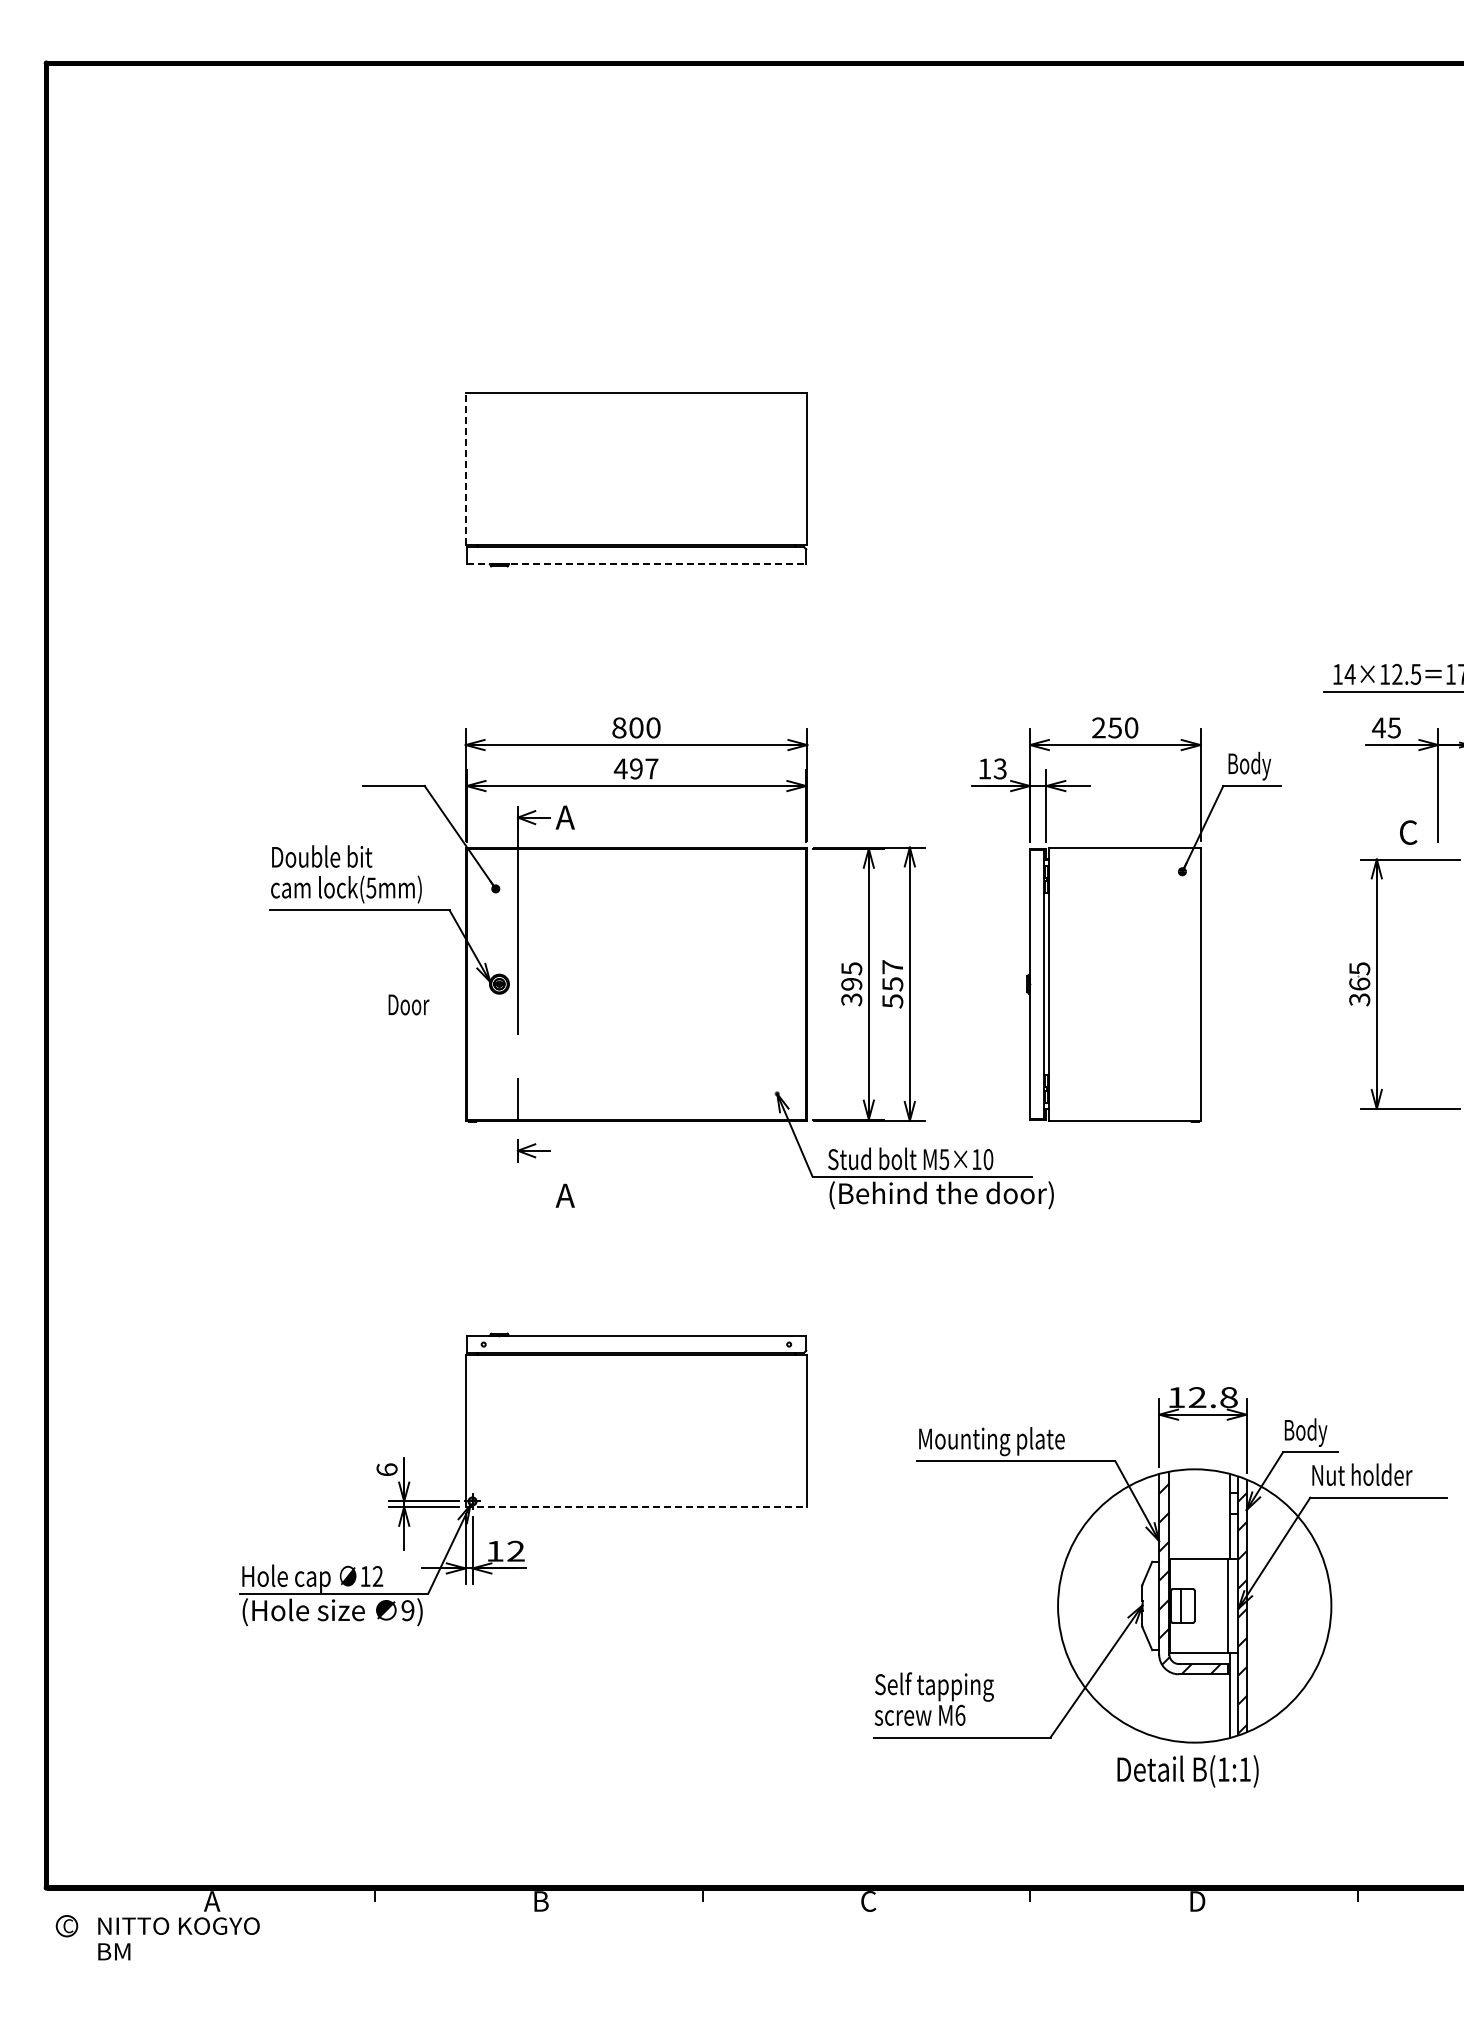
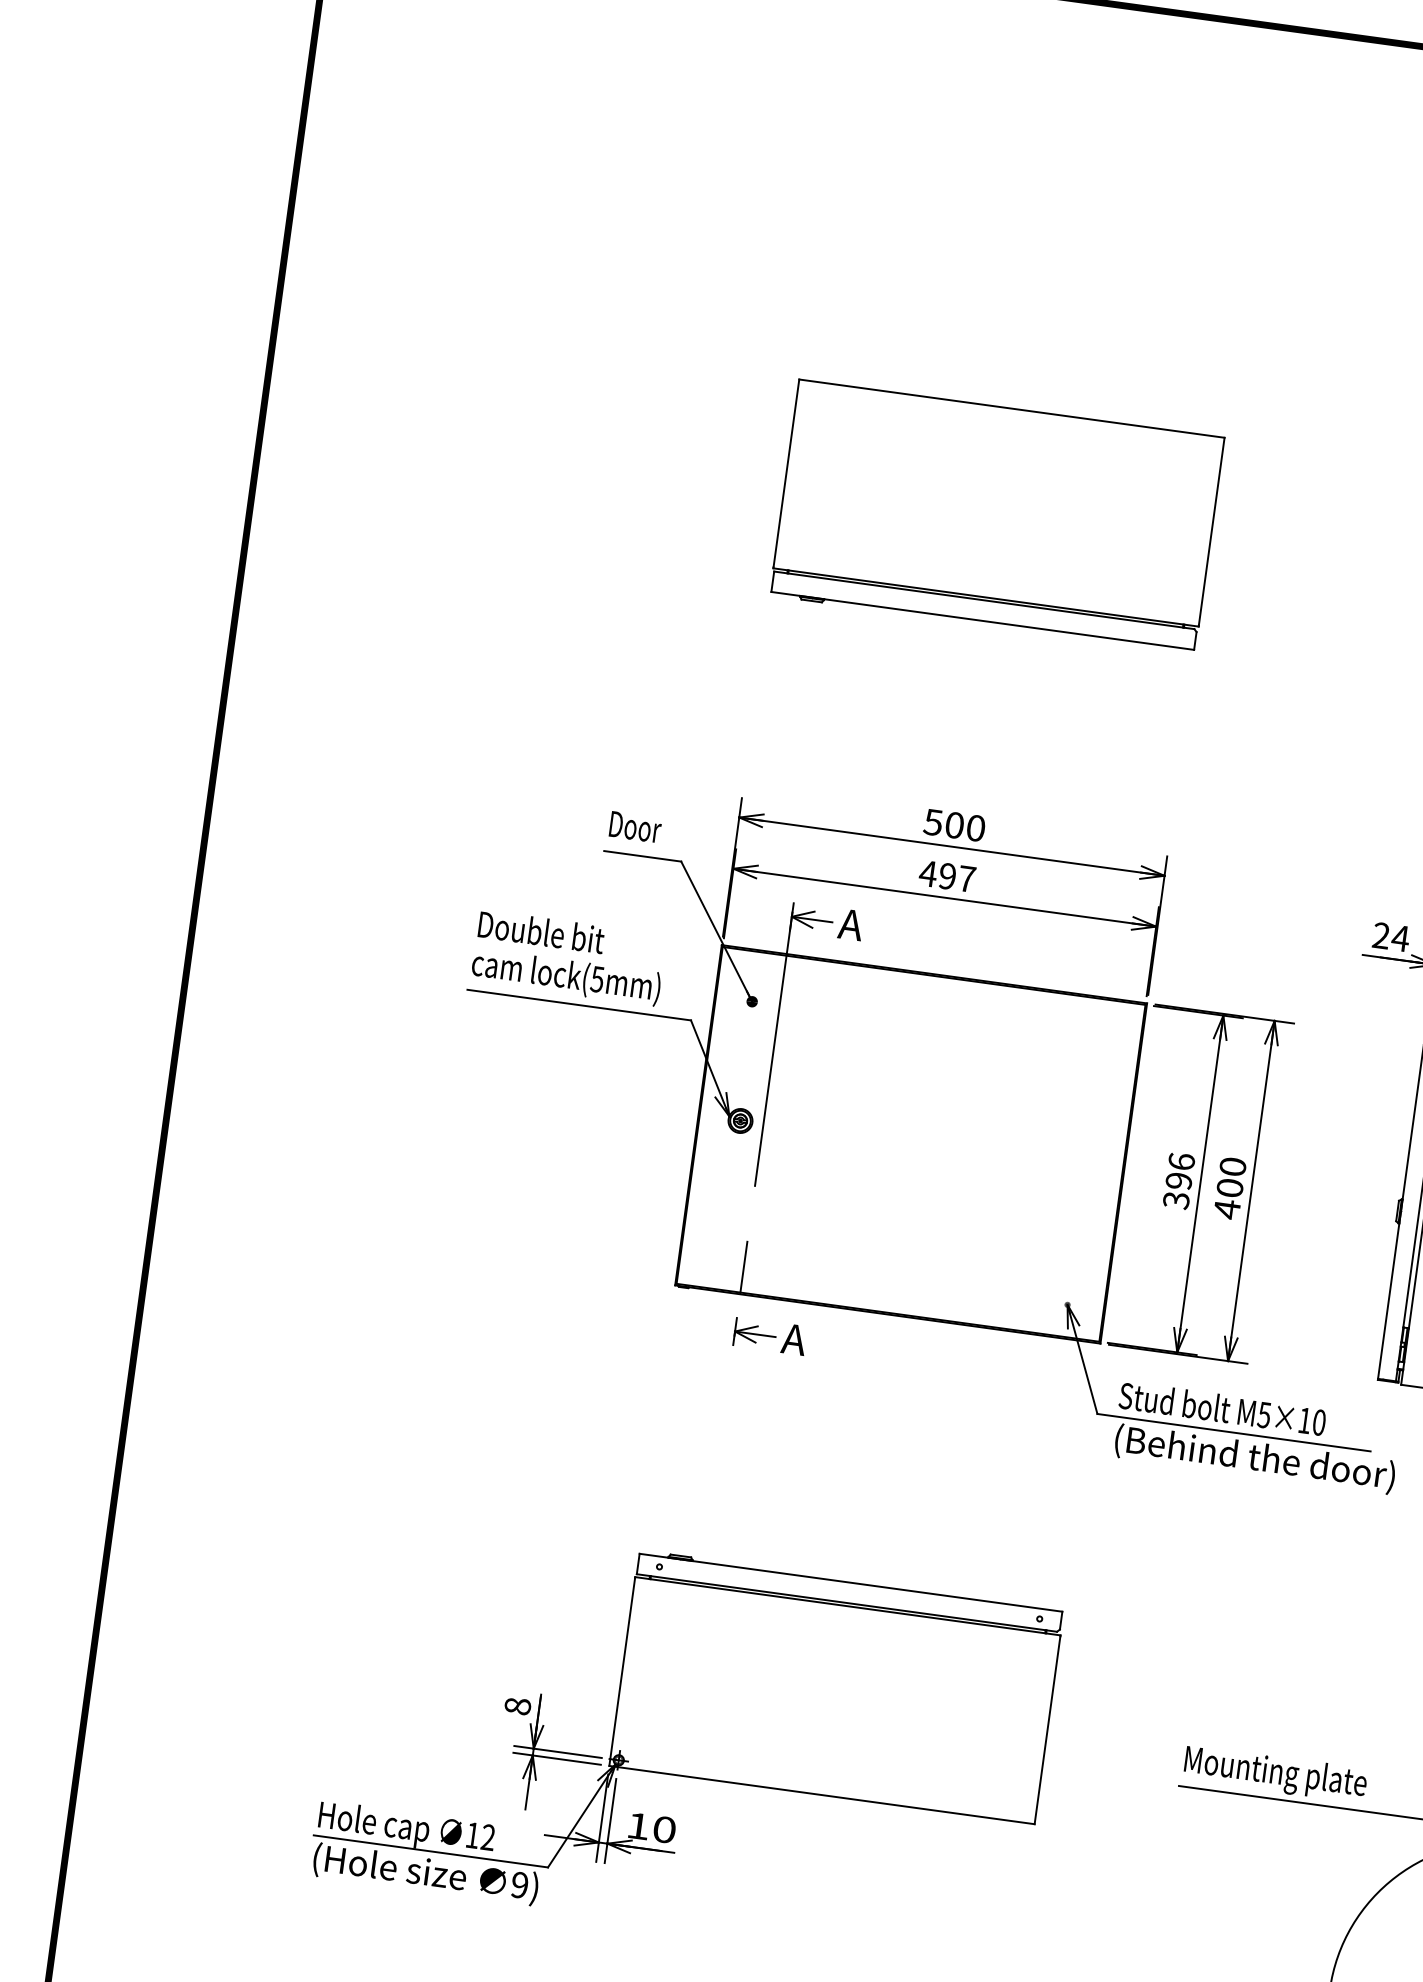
line: (465, 468) -> (786, 473), dashed -> solid
line: (636, 563) -> (982, 620), dashed -> solid
text: (619, 727) -> (933, 821), 800 -> 500
text: (992, 768) -> (1391, 936), 13 -> 24
text: (851, 968) -> (1181, 1161), 395 -> 396
text: (892, 984) -> (1229, 1188), 557 -> 400
text: (408, 1004) -> (635, 826), moved
text: (564, 1195) -> (793, 1339), moved
text: (386, 1469) -> (517, 1705), 6 -> 8
line: (636, 1506) -> (822, 1794), dashed -> solid
text: (515, 1550) -> (663, 1828), 12 -> 10

